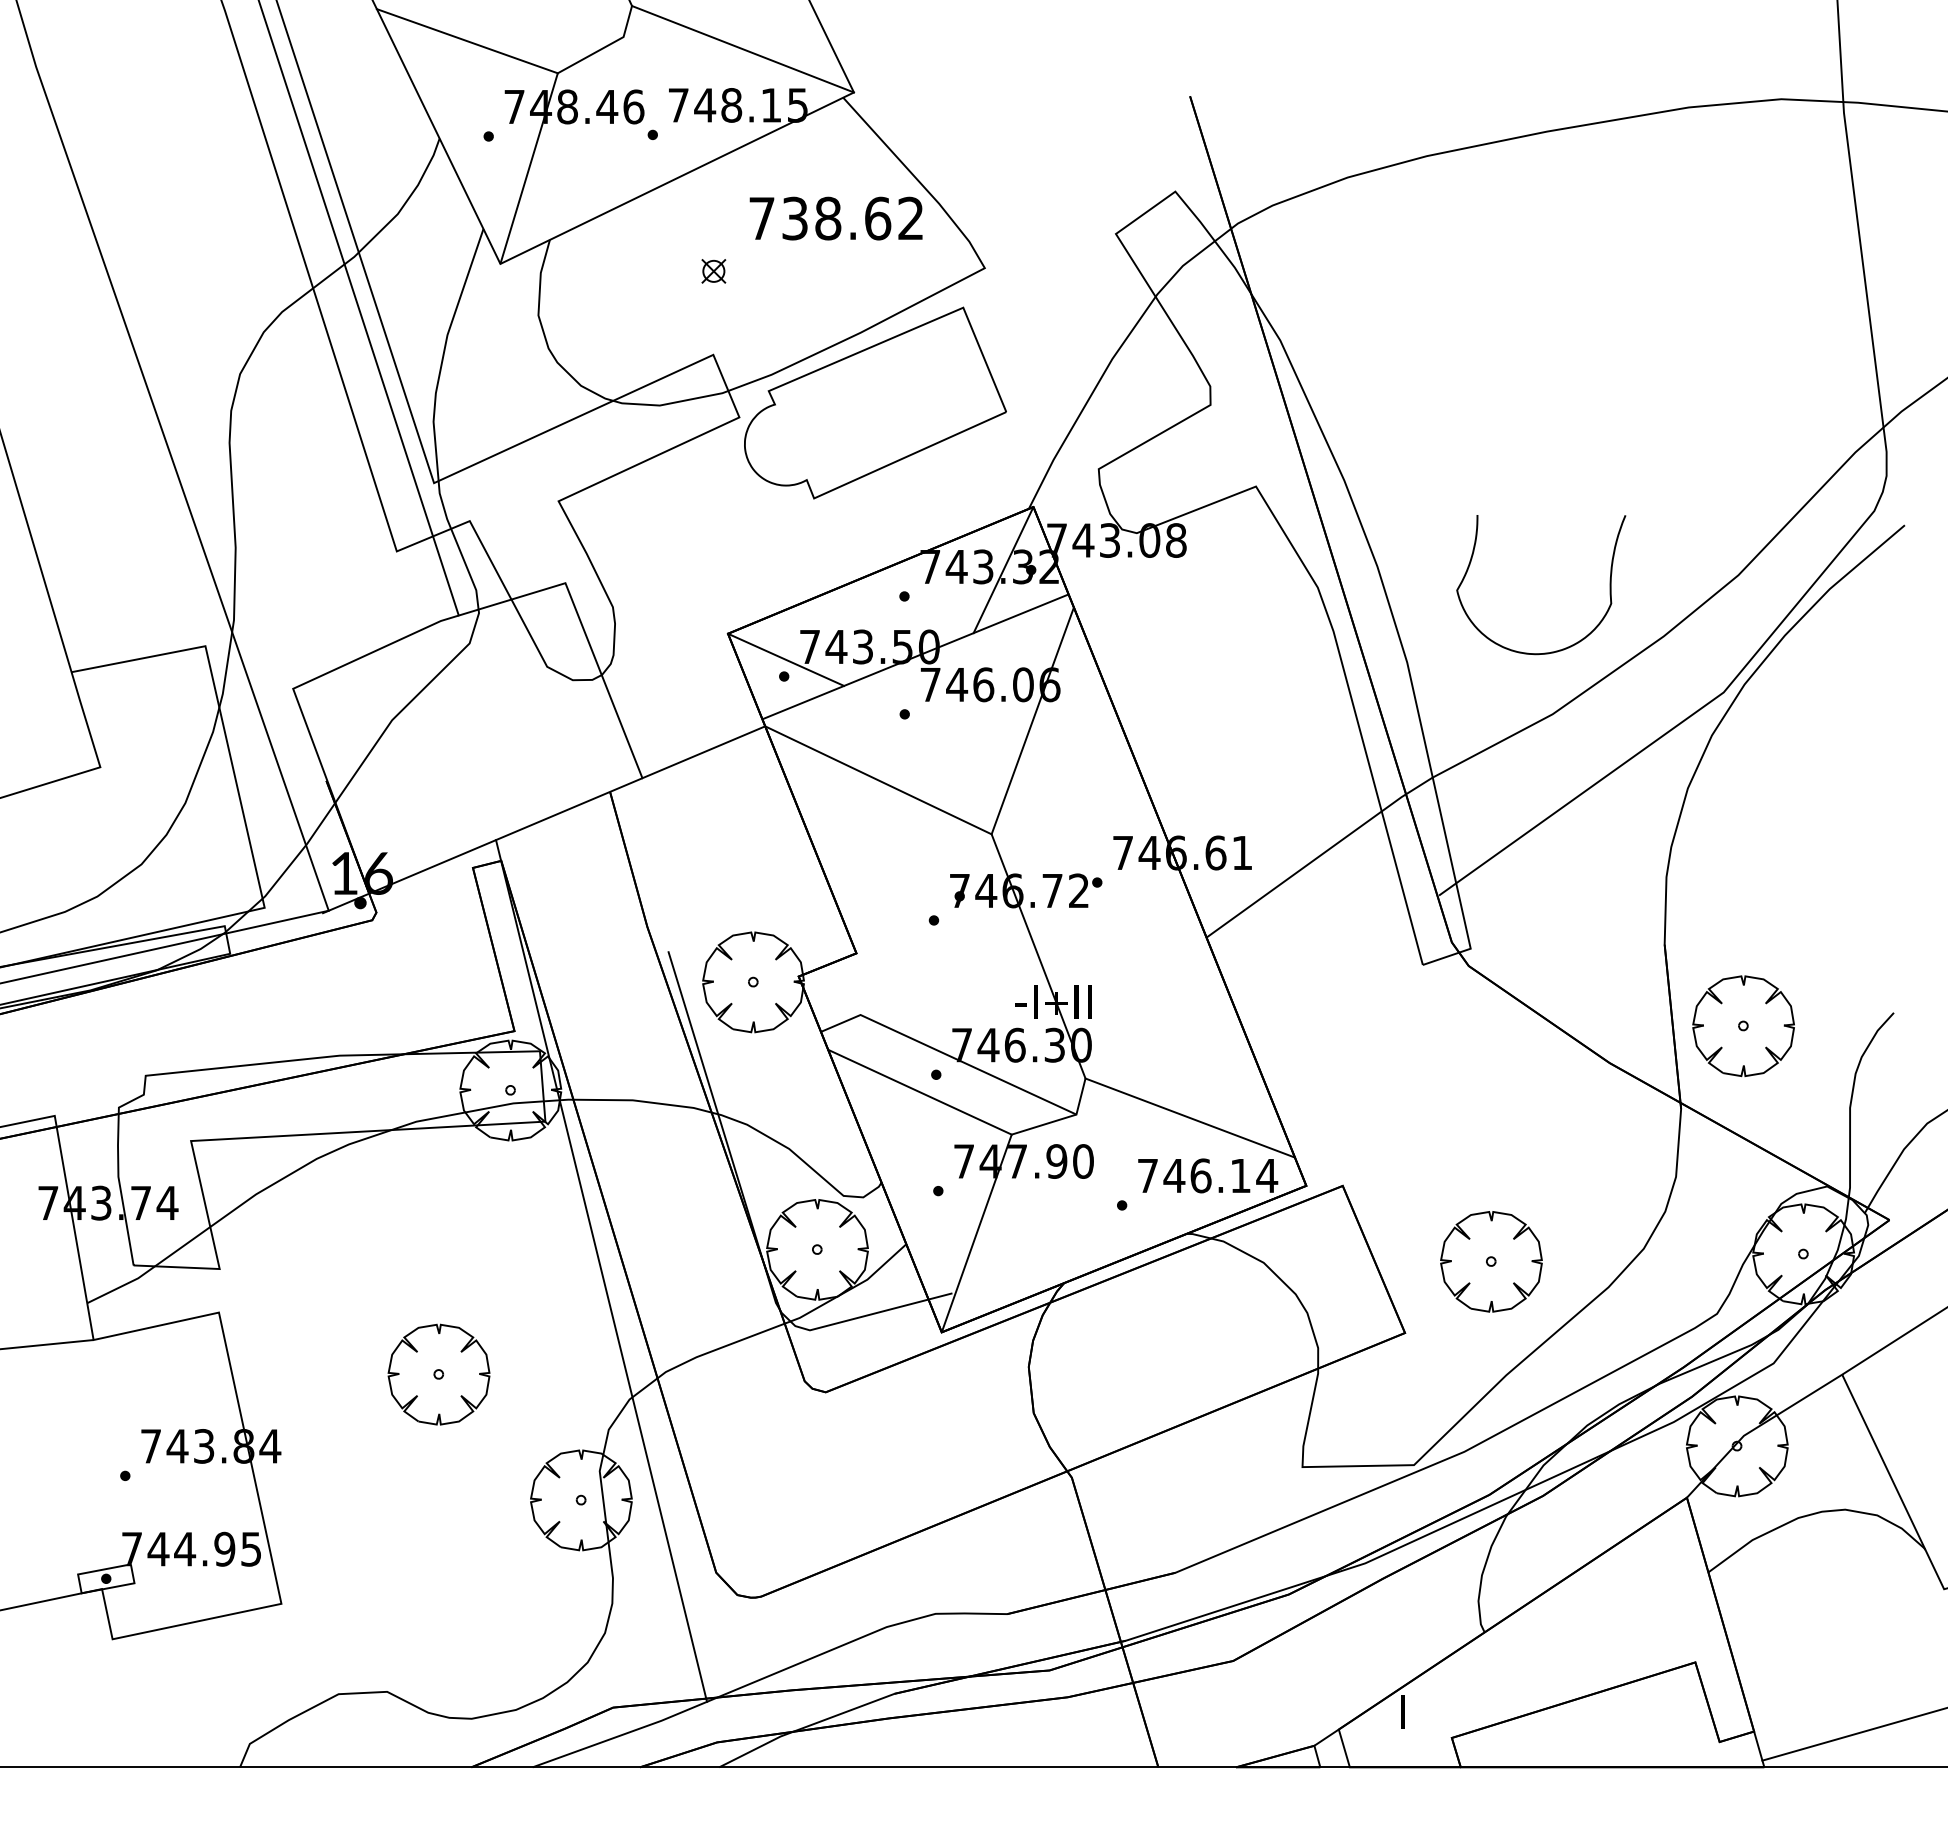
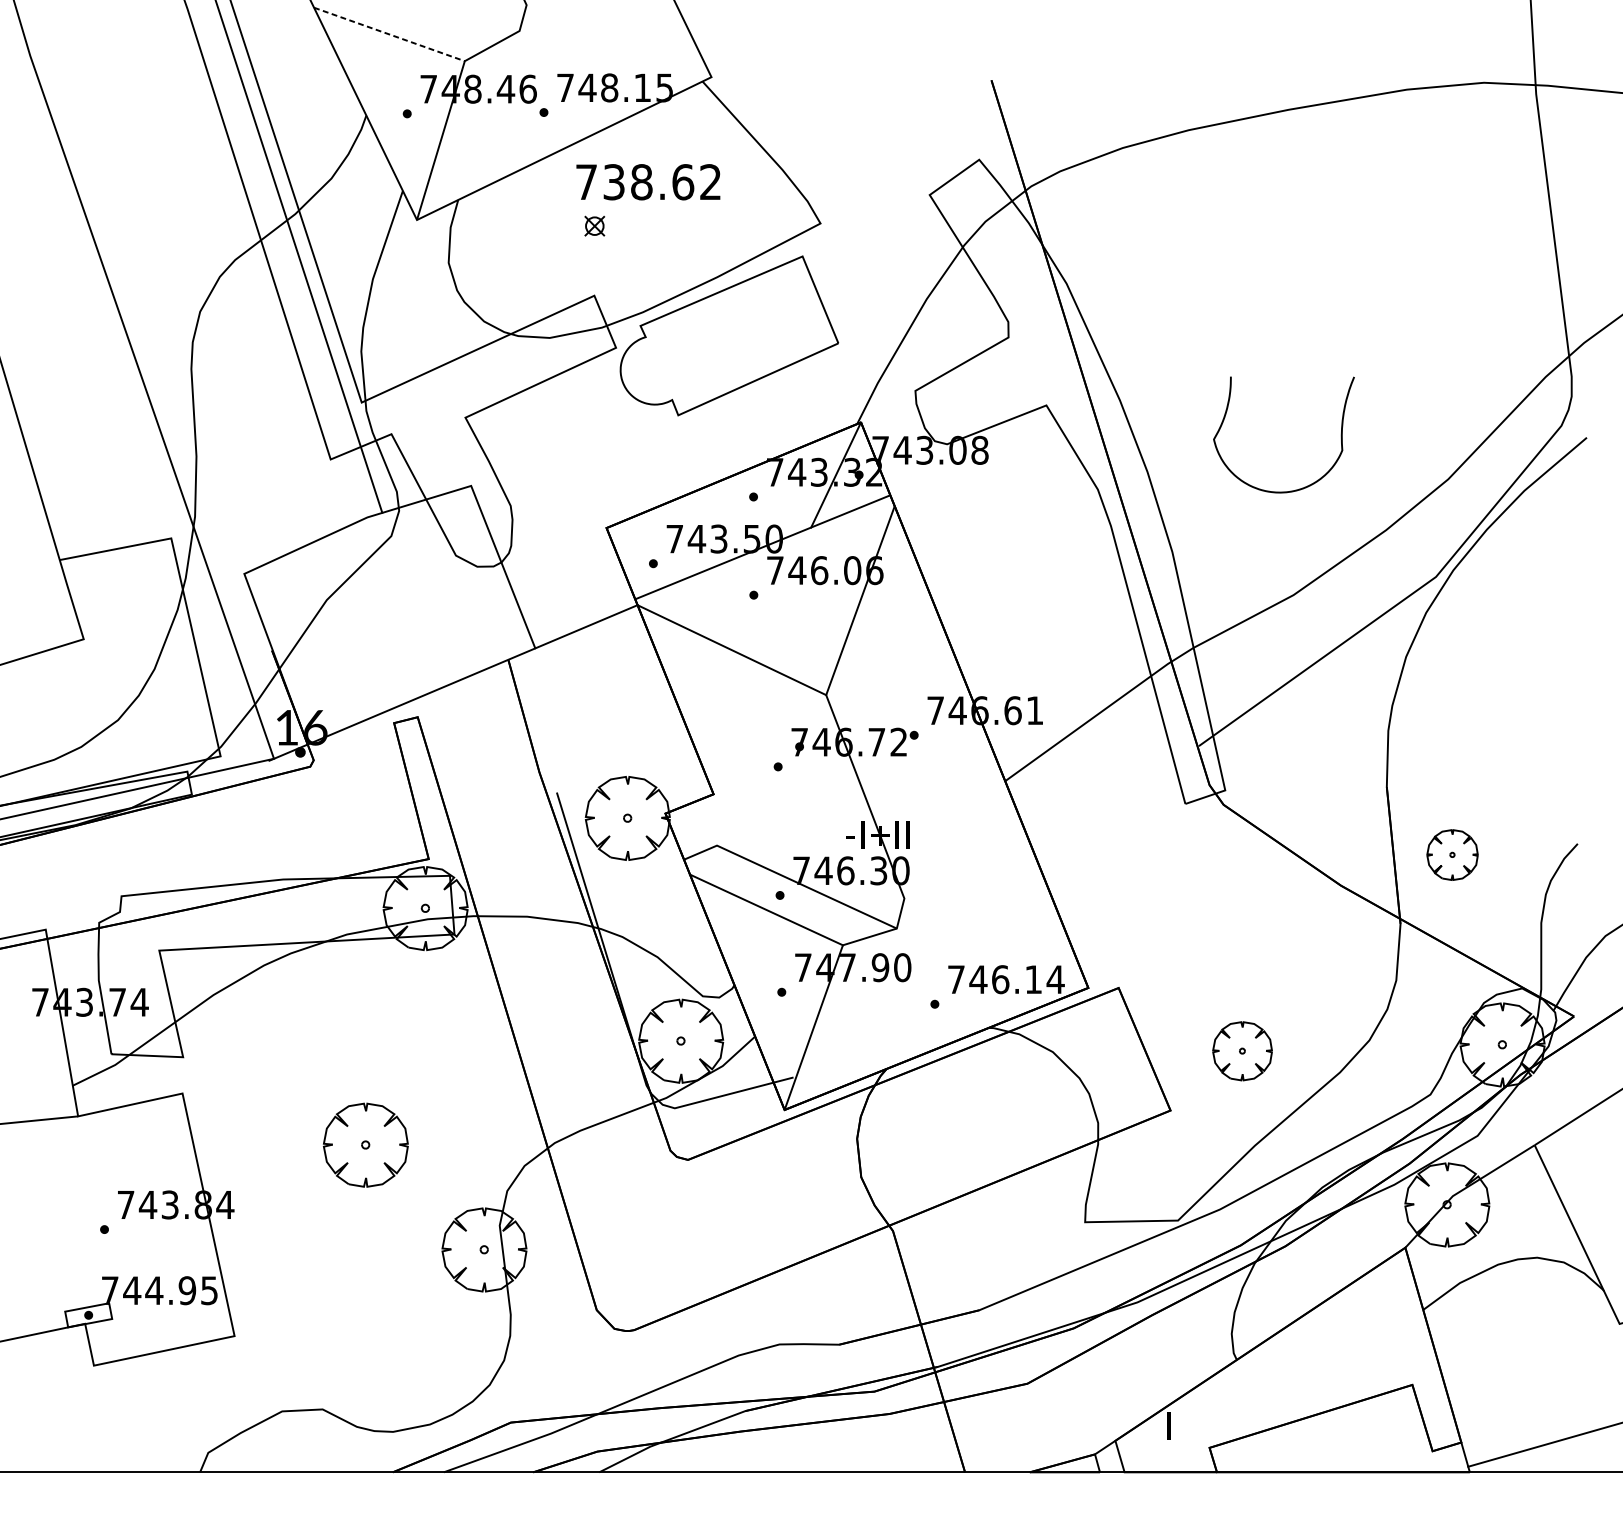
line: (467, 41) -> (389, 34), solid -> dashed
line: (742, 49) -> (618, 41), removed
text: (835, 218) -> (647, 182), moved
curve: (1567, 646) -> (1305, 486), moved
line: (786, 659) -> (655, 549), removed
part: (1743, 1026) -> (1452, 855), size x0.6
line: (1189, 1117) -> (991, 931), removed
part: (1491, 1261) -> (1242, 1050), size x0.7
line: (601, 1270) -> (501, 1058), removed

